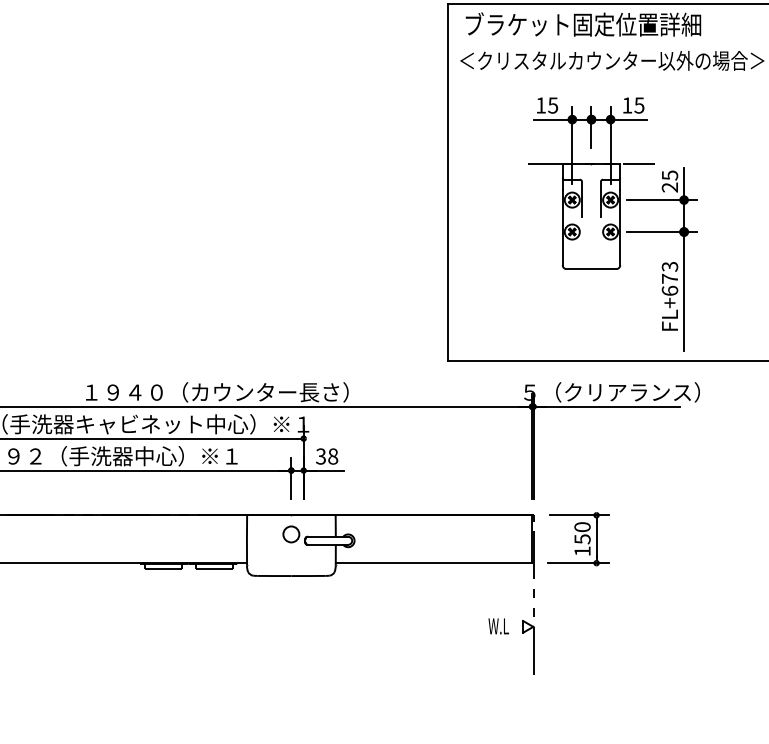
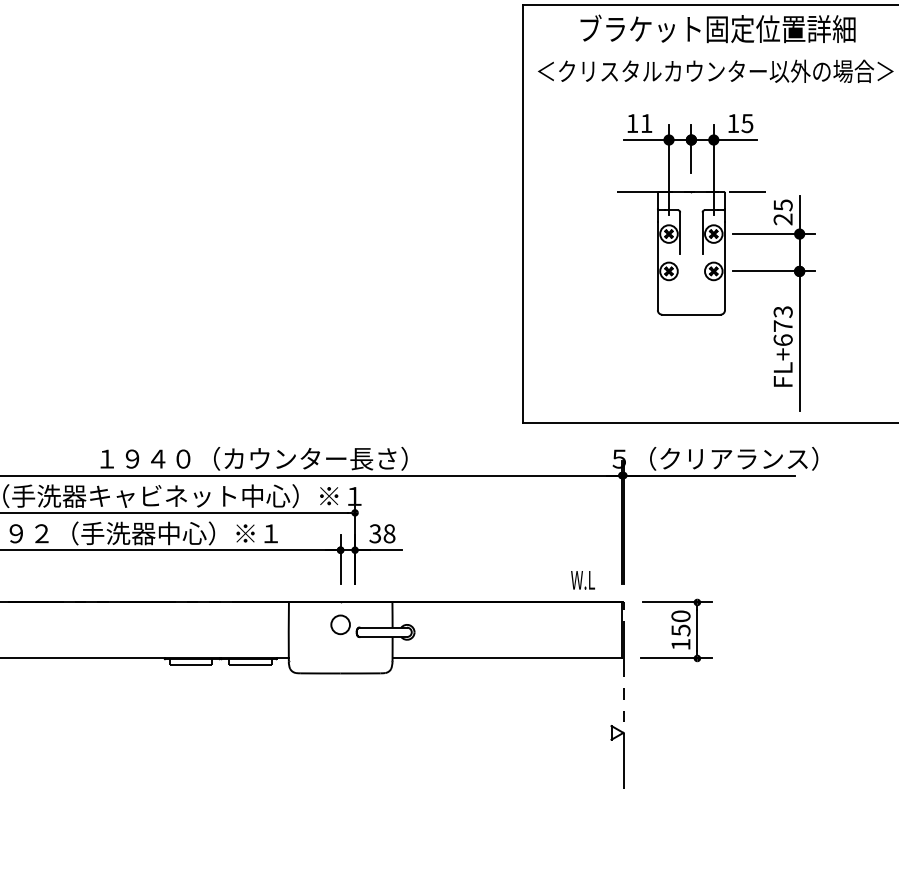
text: (582, 24) -> (717, 28), moved
text: (553, 105) -> (646, 123), 15 -> 11
text: (498, 626) -> (582, 580), moved

